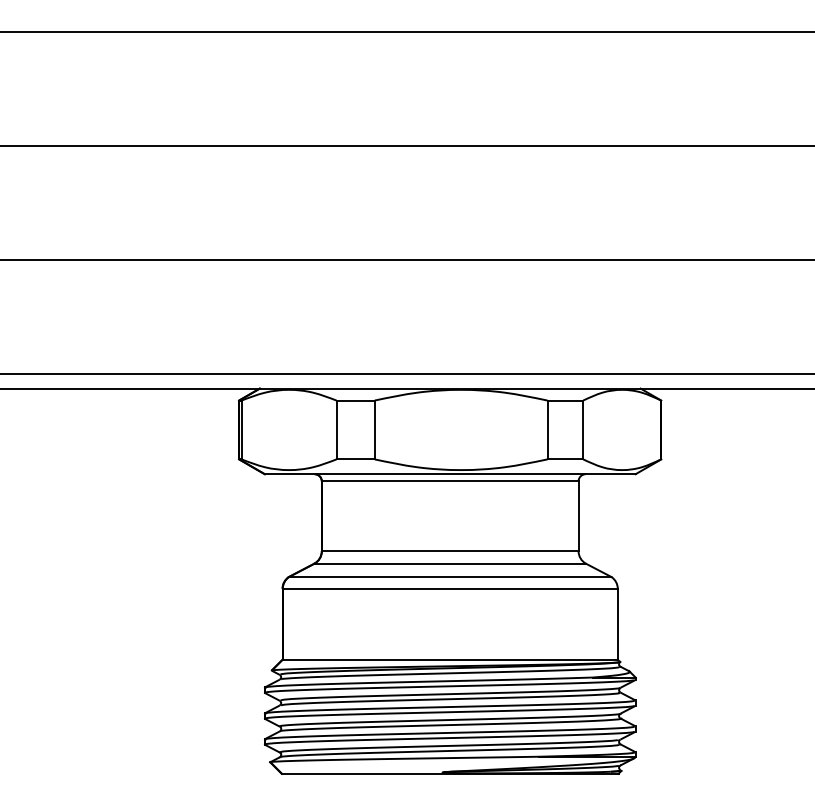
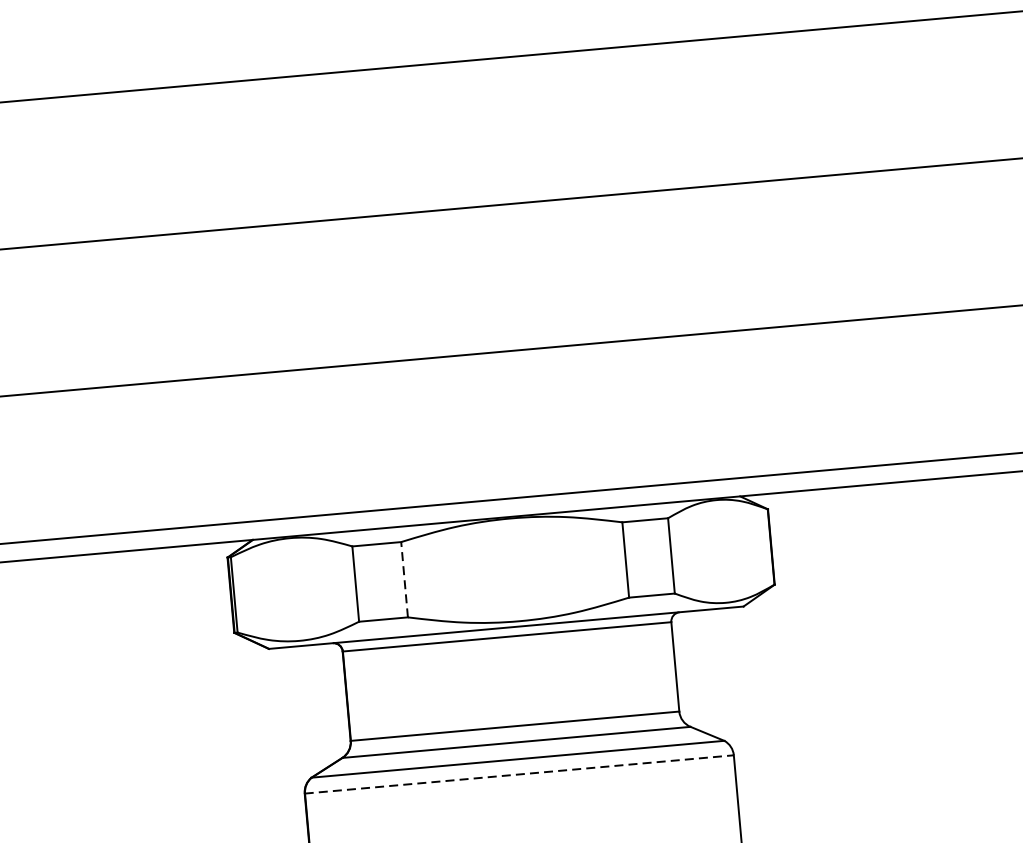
line: (374, 429) -> (404, 579), solid -> dashed
line: (450, 588) -> (519, 773), solid -> dashed

